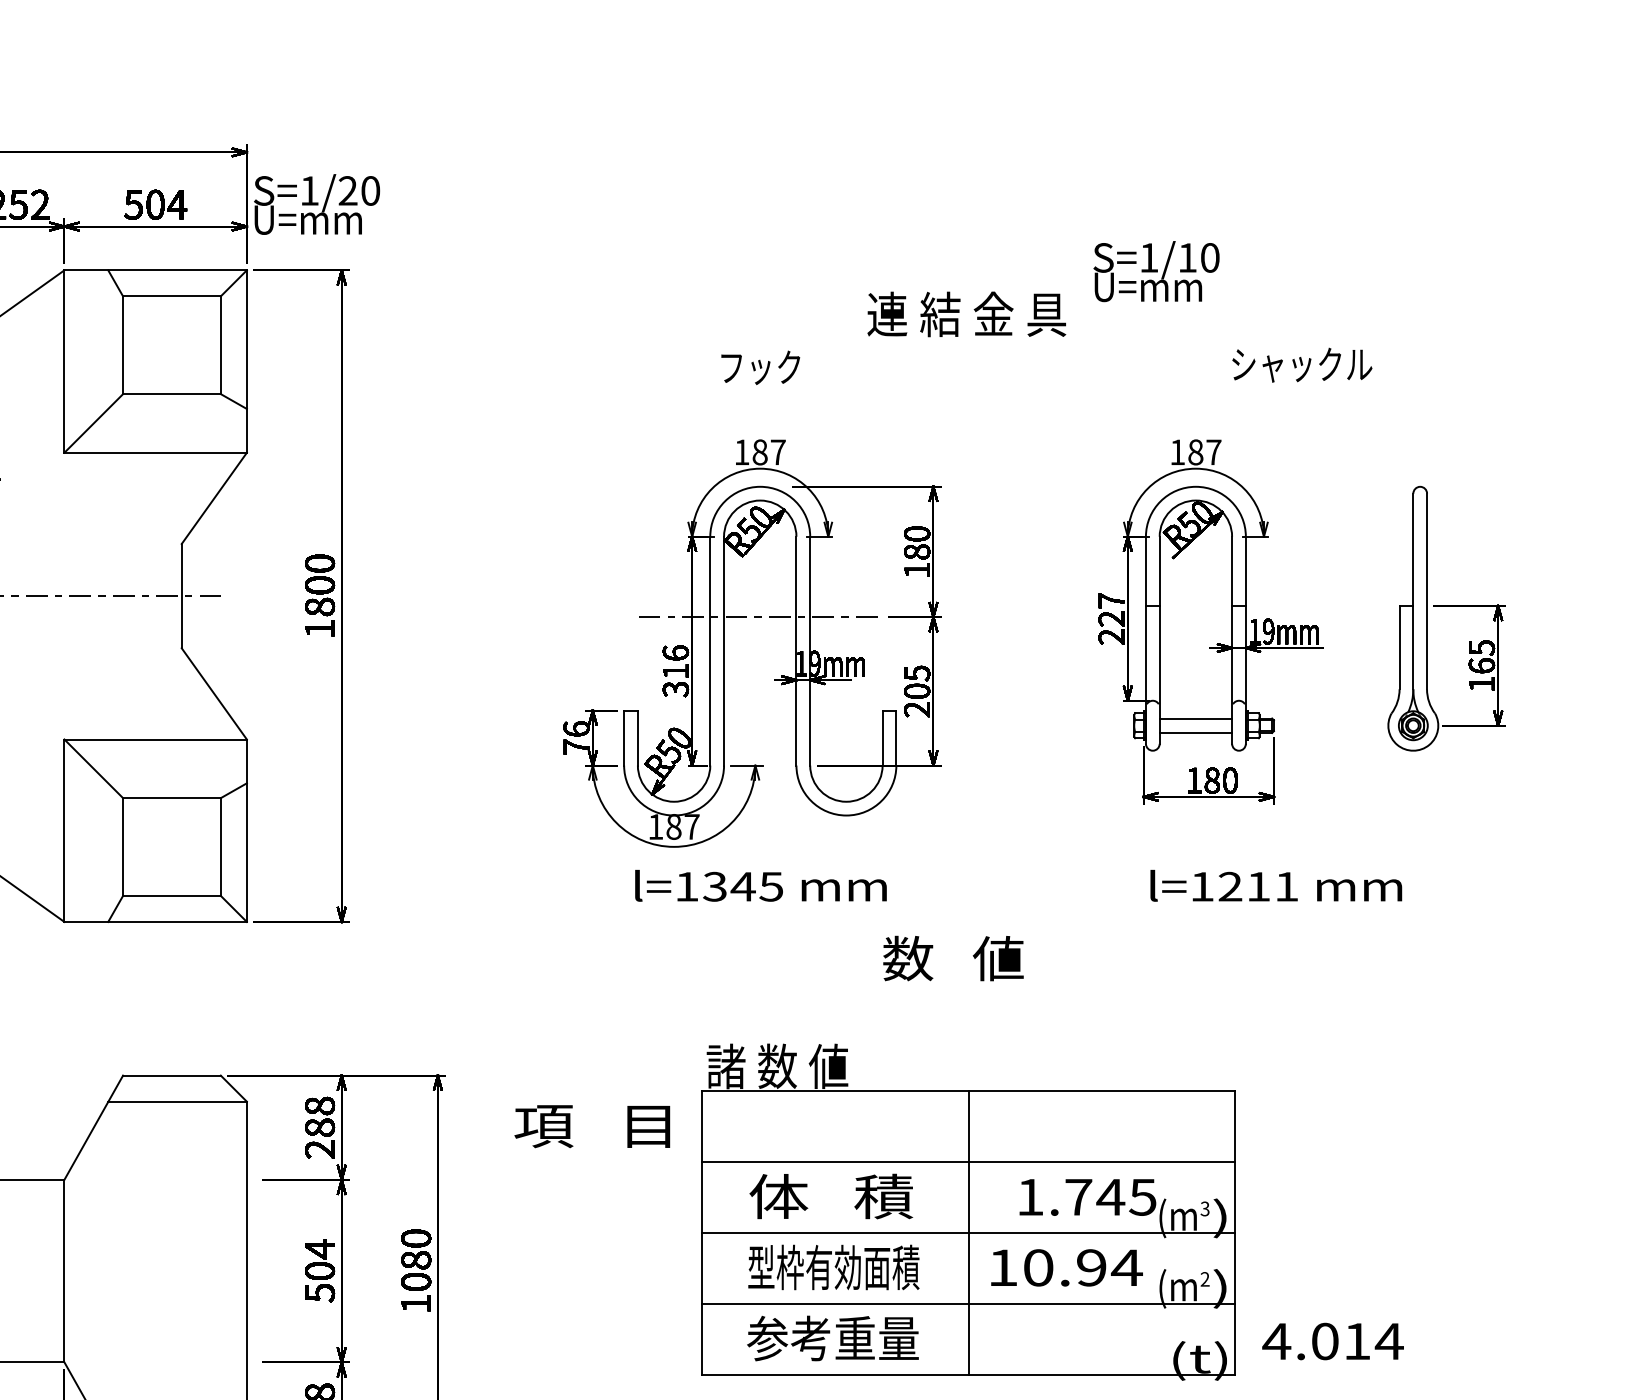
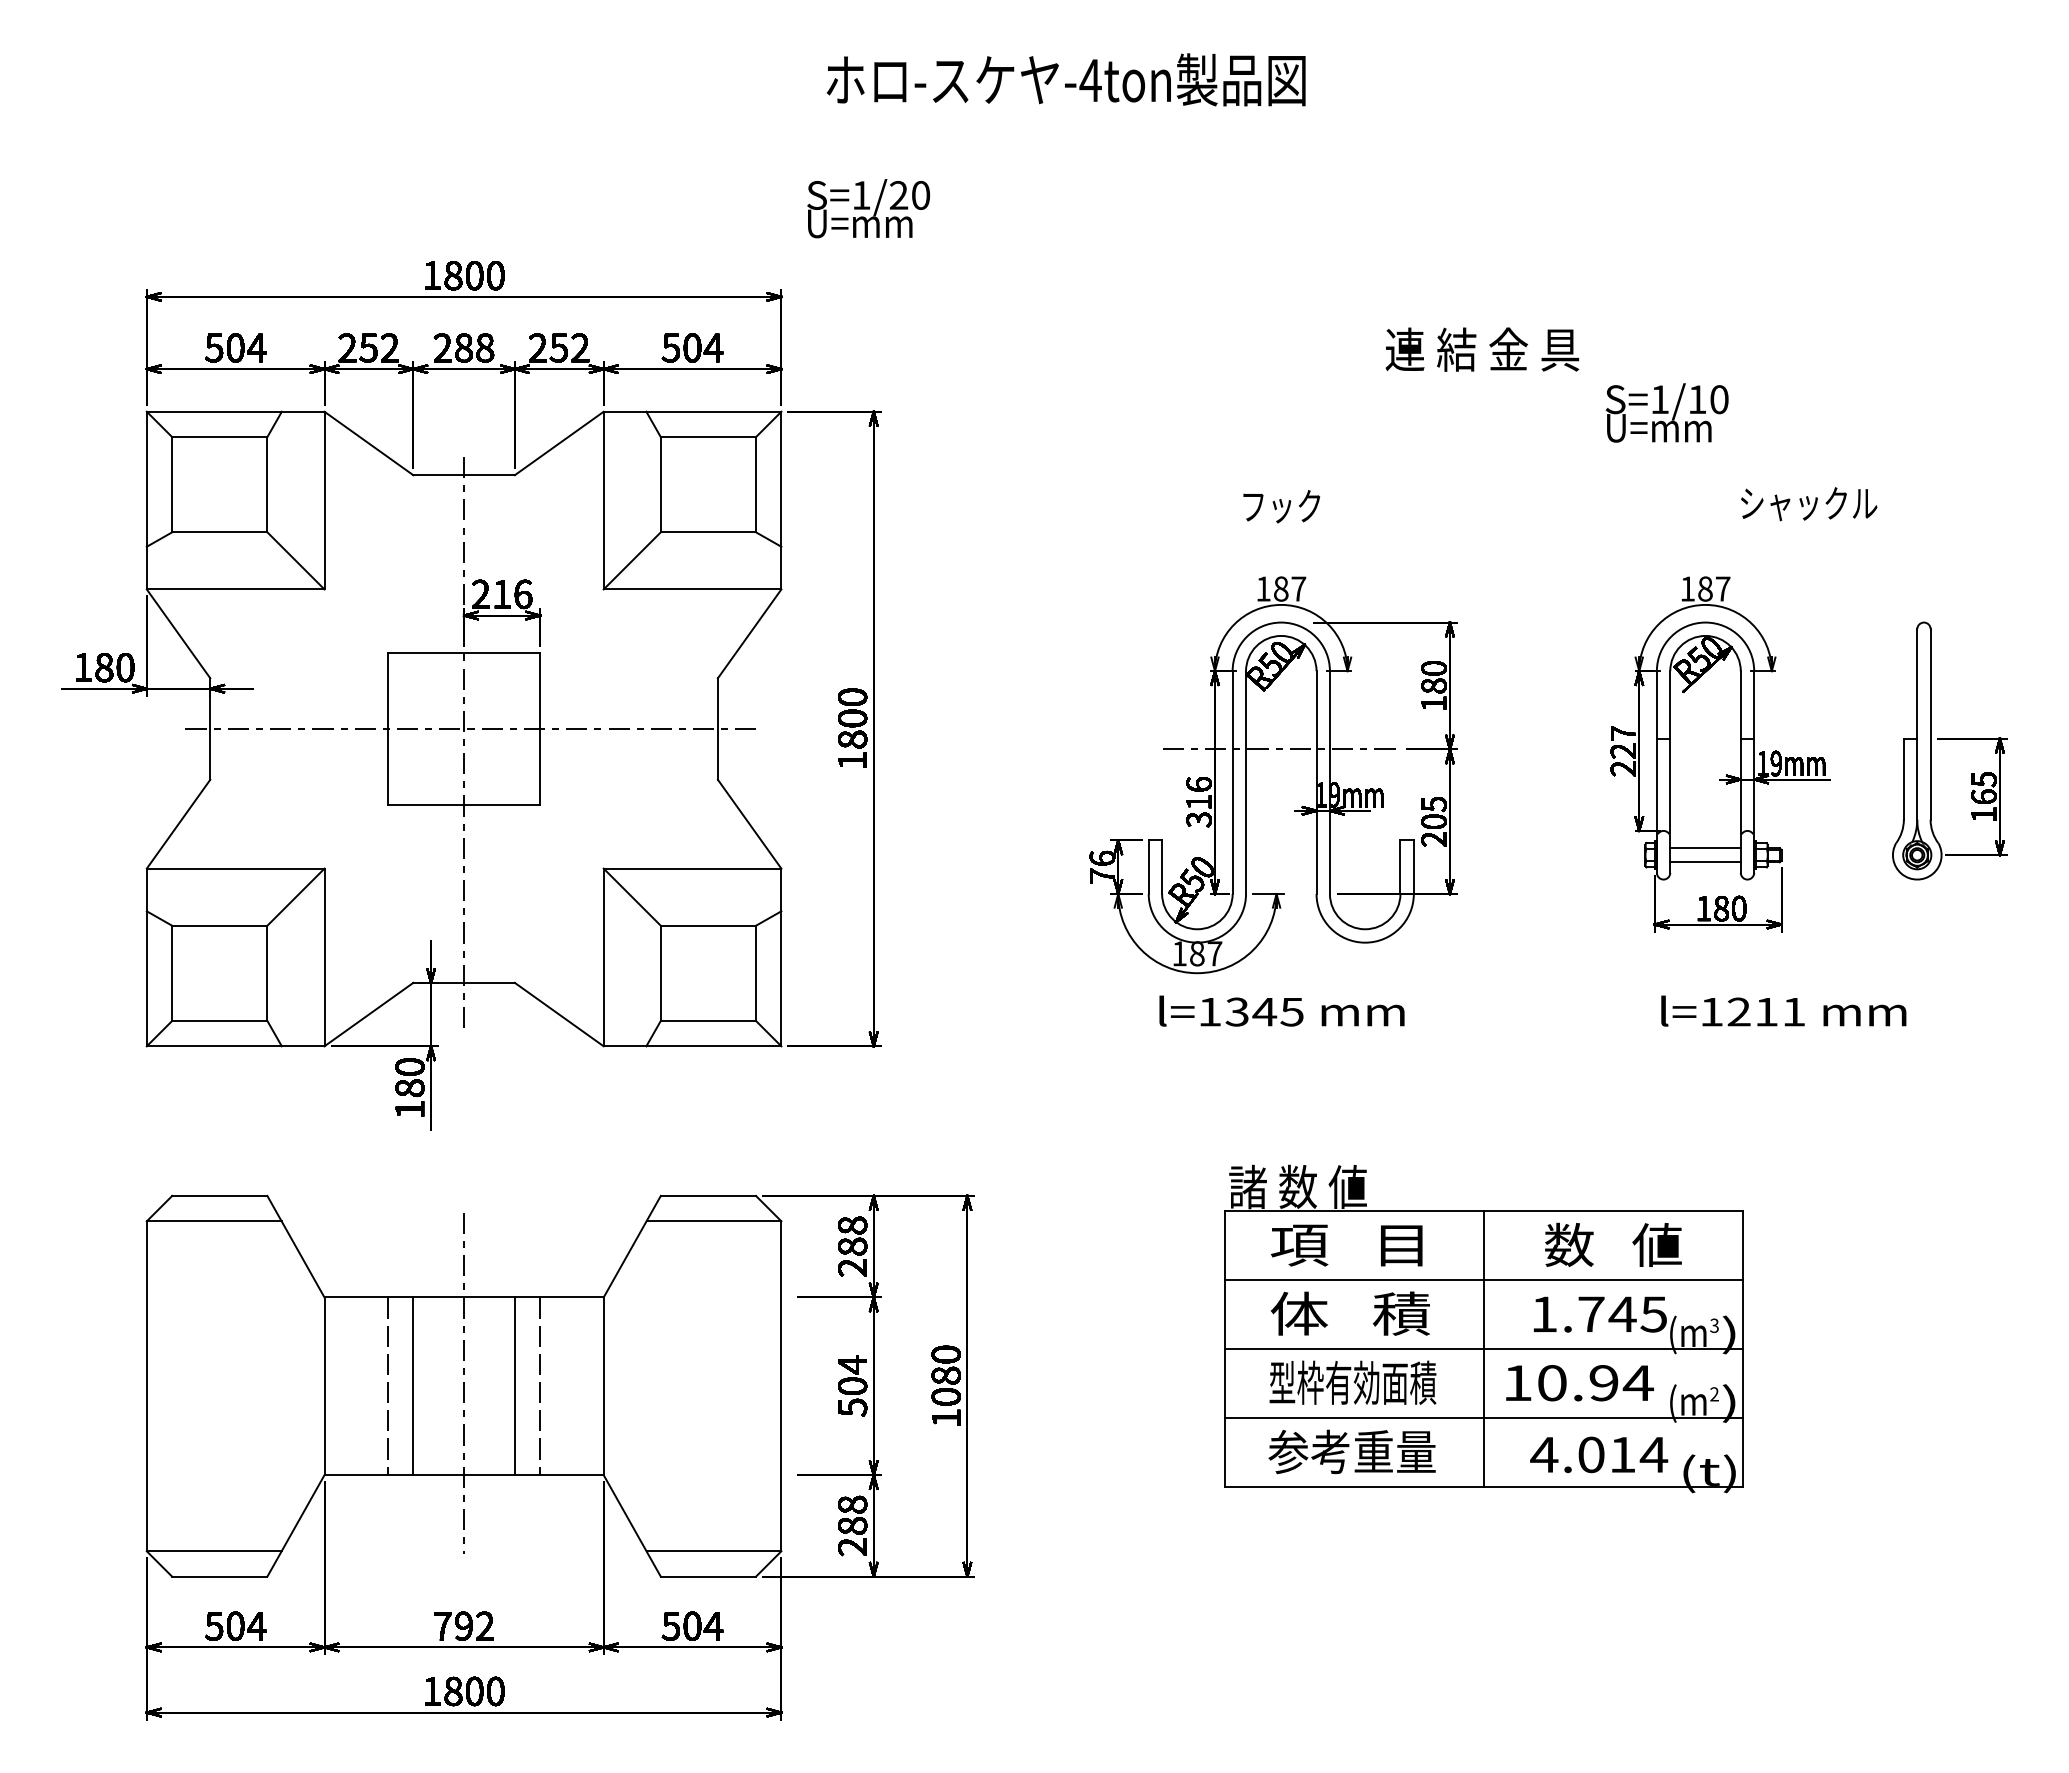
text: (316, 204) -> (868, 208), moved
text: (966, 314) -> (1482, 349), moved
text: (953, 958) -> (1613, 1244), moved
text: (592, 1126) -> (1346, 1245), moved
text: (1333, 1341) -> (1599, 1454), moved

